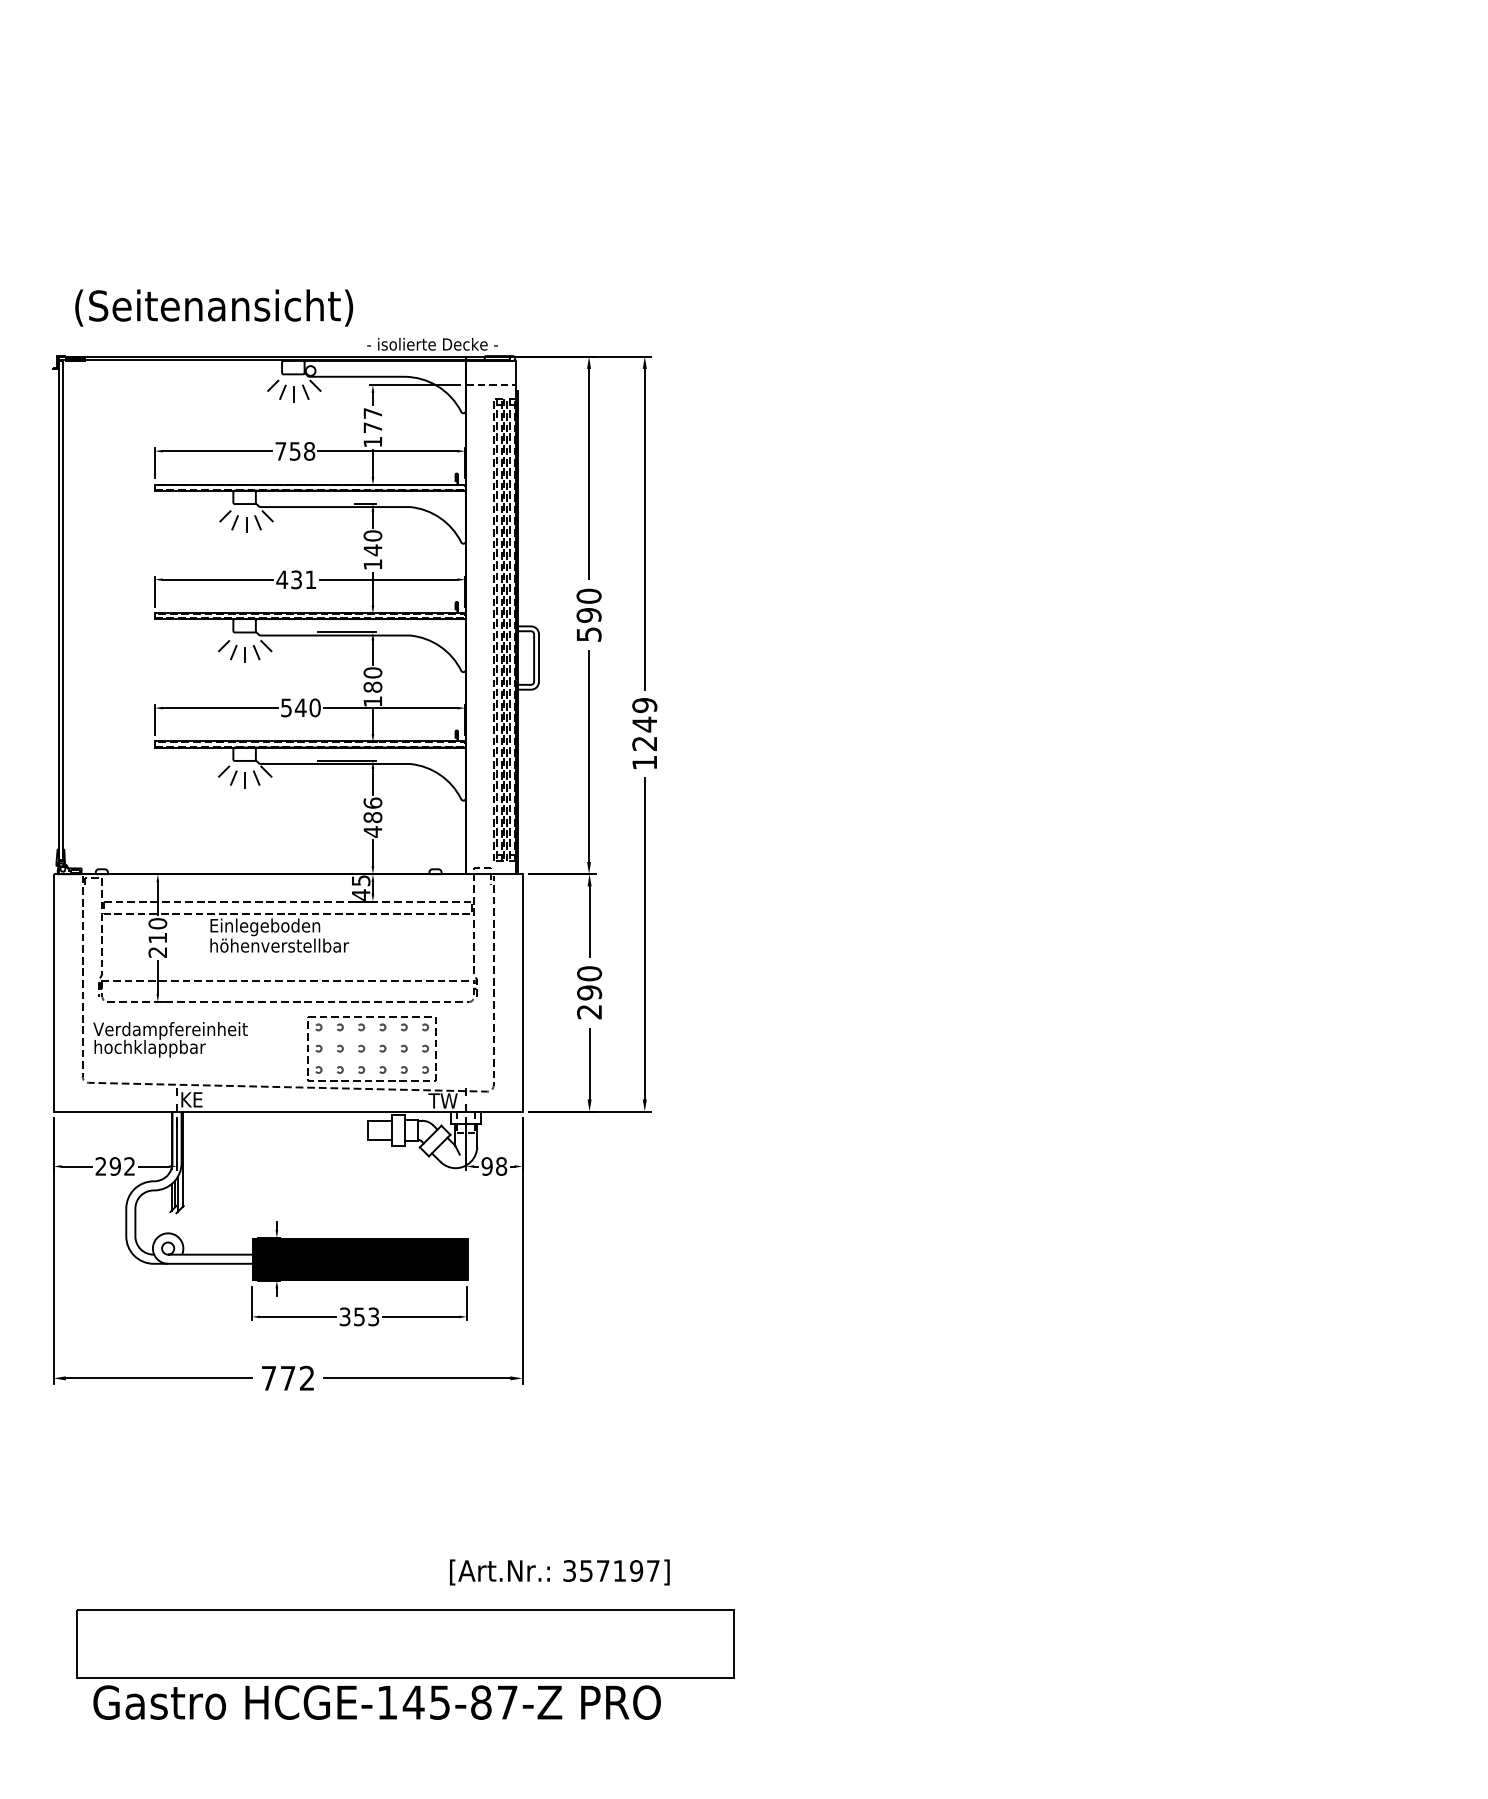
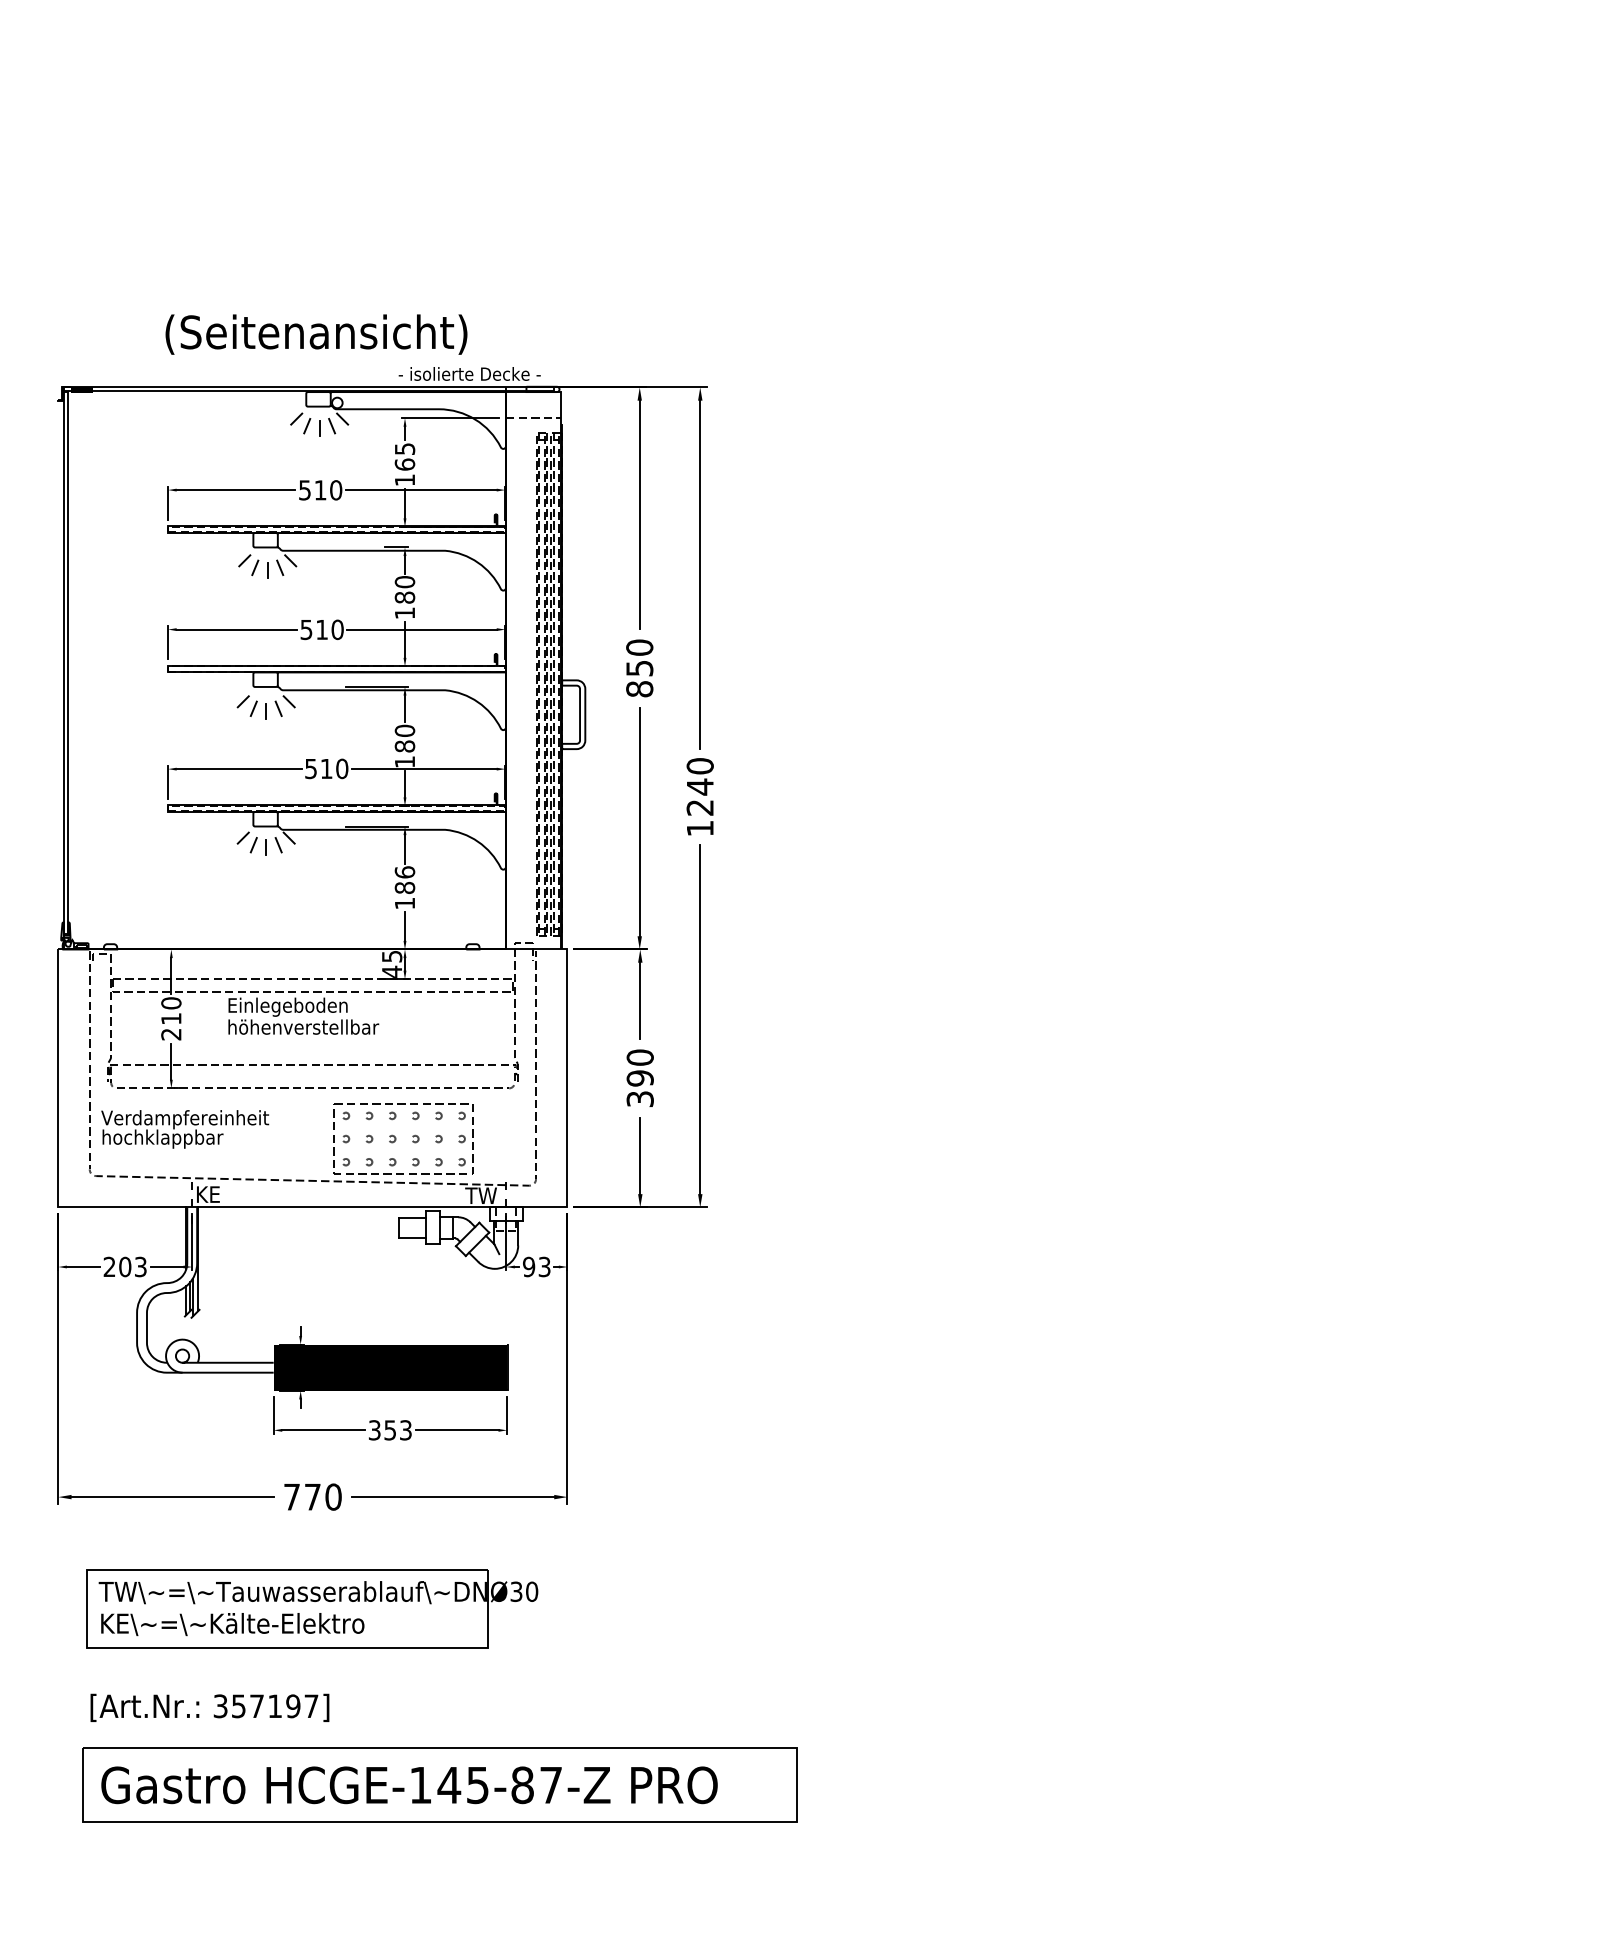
text: (214, 307) -> (316, 334), moved
text: (372, 420) -> (404, 456), 177 -> 165
text: (295, 451) -> (320, 490), 758 -> 510
text: (372, 550) -> (404, 597), 140 -> 180
text: (296, 579) -> (321, 629), 431 -> 510
text: (588, 624) -> (639, 678), 590 -> 850
text: (644, 705) -> (699, 766), 1249 -> 1240
text: (300, 707) -> (326, 768), 540 -> 510
text: (372, 831) -> (404, 903), 486 -> 186
text: (589, 1012) -> (640, 1099), 290 -> 390
text: (122, 1166) -> (132, 1267), 292 -> 203
text: (501, 1166) -> (544, 1266), 98 -> 93
text: (307, 1377) -> (333, 1496), 772 -> 770
part: (287, 1480) -> (312, 1608), added
text: (559, 1572) -> (209, 1707), moved
text: (377, 1702) -> (409, 1785), moved

